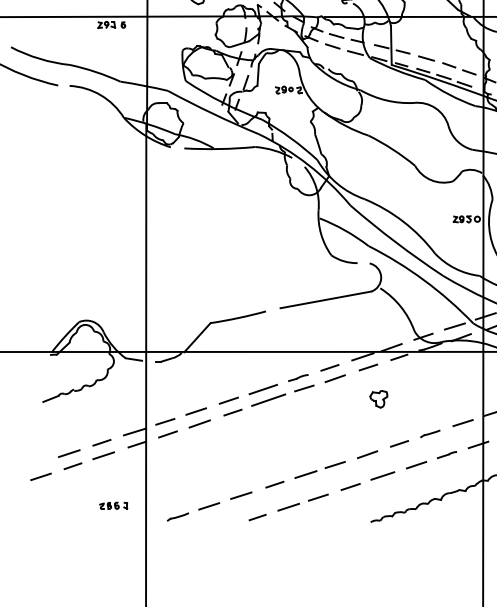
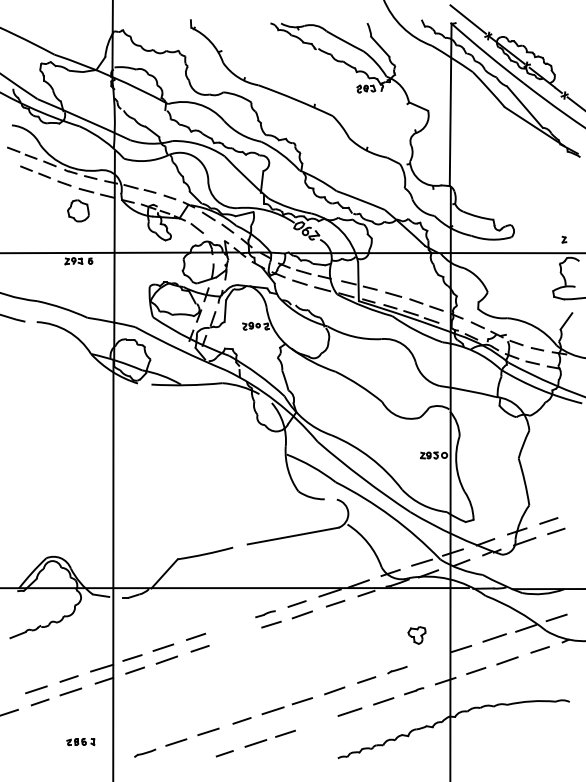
line: (263, 389) -> (230, 625), removed
part: (378, 399) -> (416, 635), moved
line: (268, 400) -> (235, 636), removed
line: (462, 423) -> (429, 659), removed
line: (350, 487) -> (317, 723), removed

